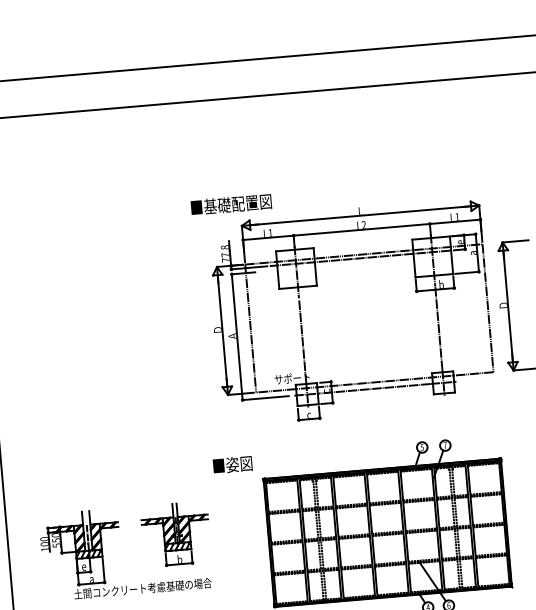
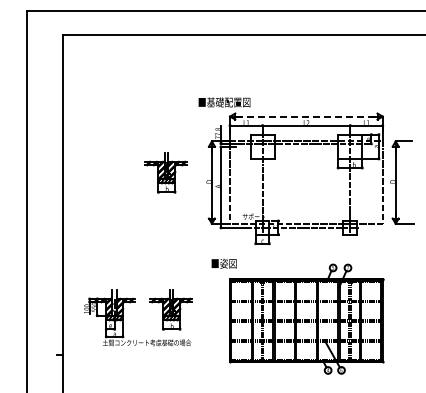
line: (360, 215) -> (306, 116), solid -> dashed
part: (148, 321) -> (165, 172), added
text: (231, 464) -> (223, 263), moved

